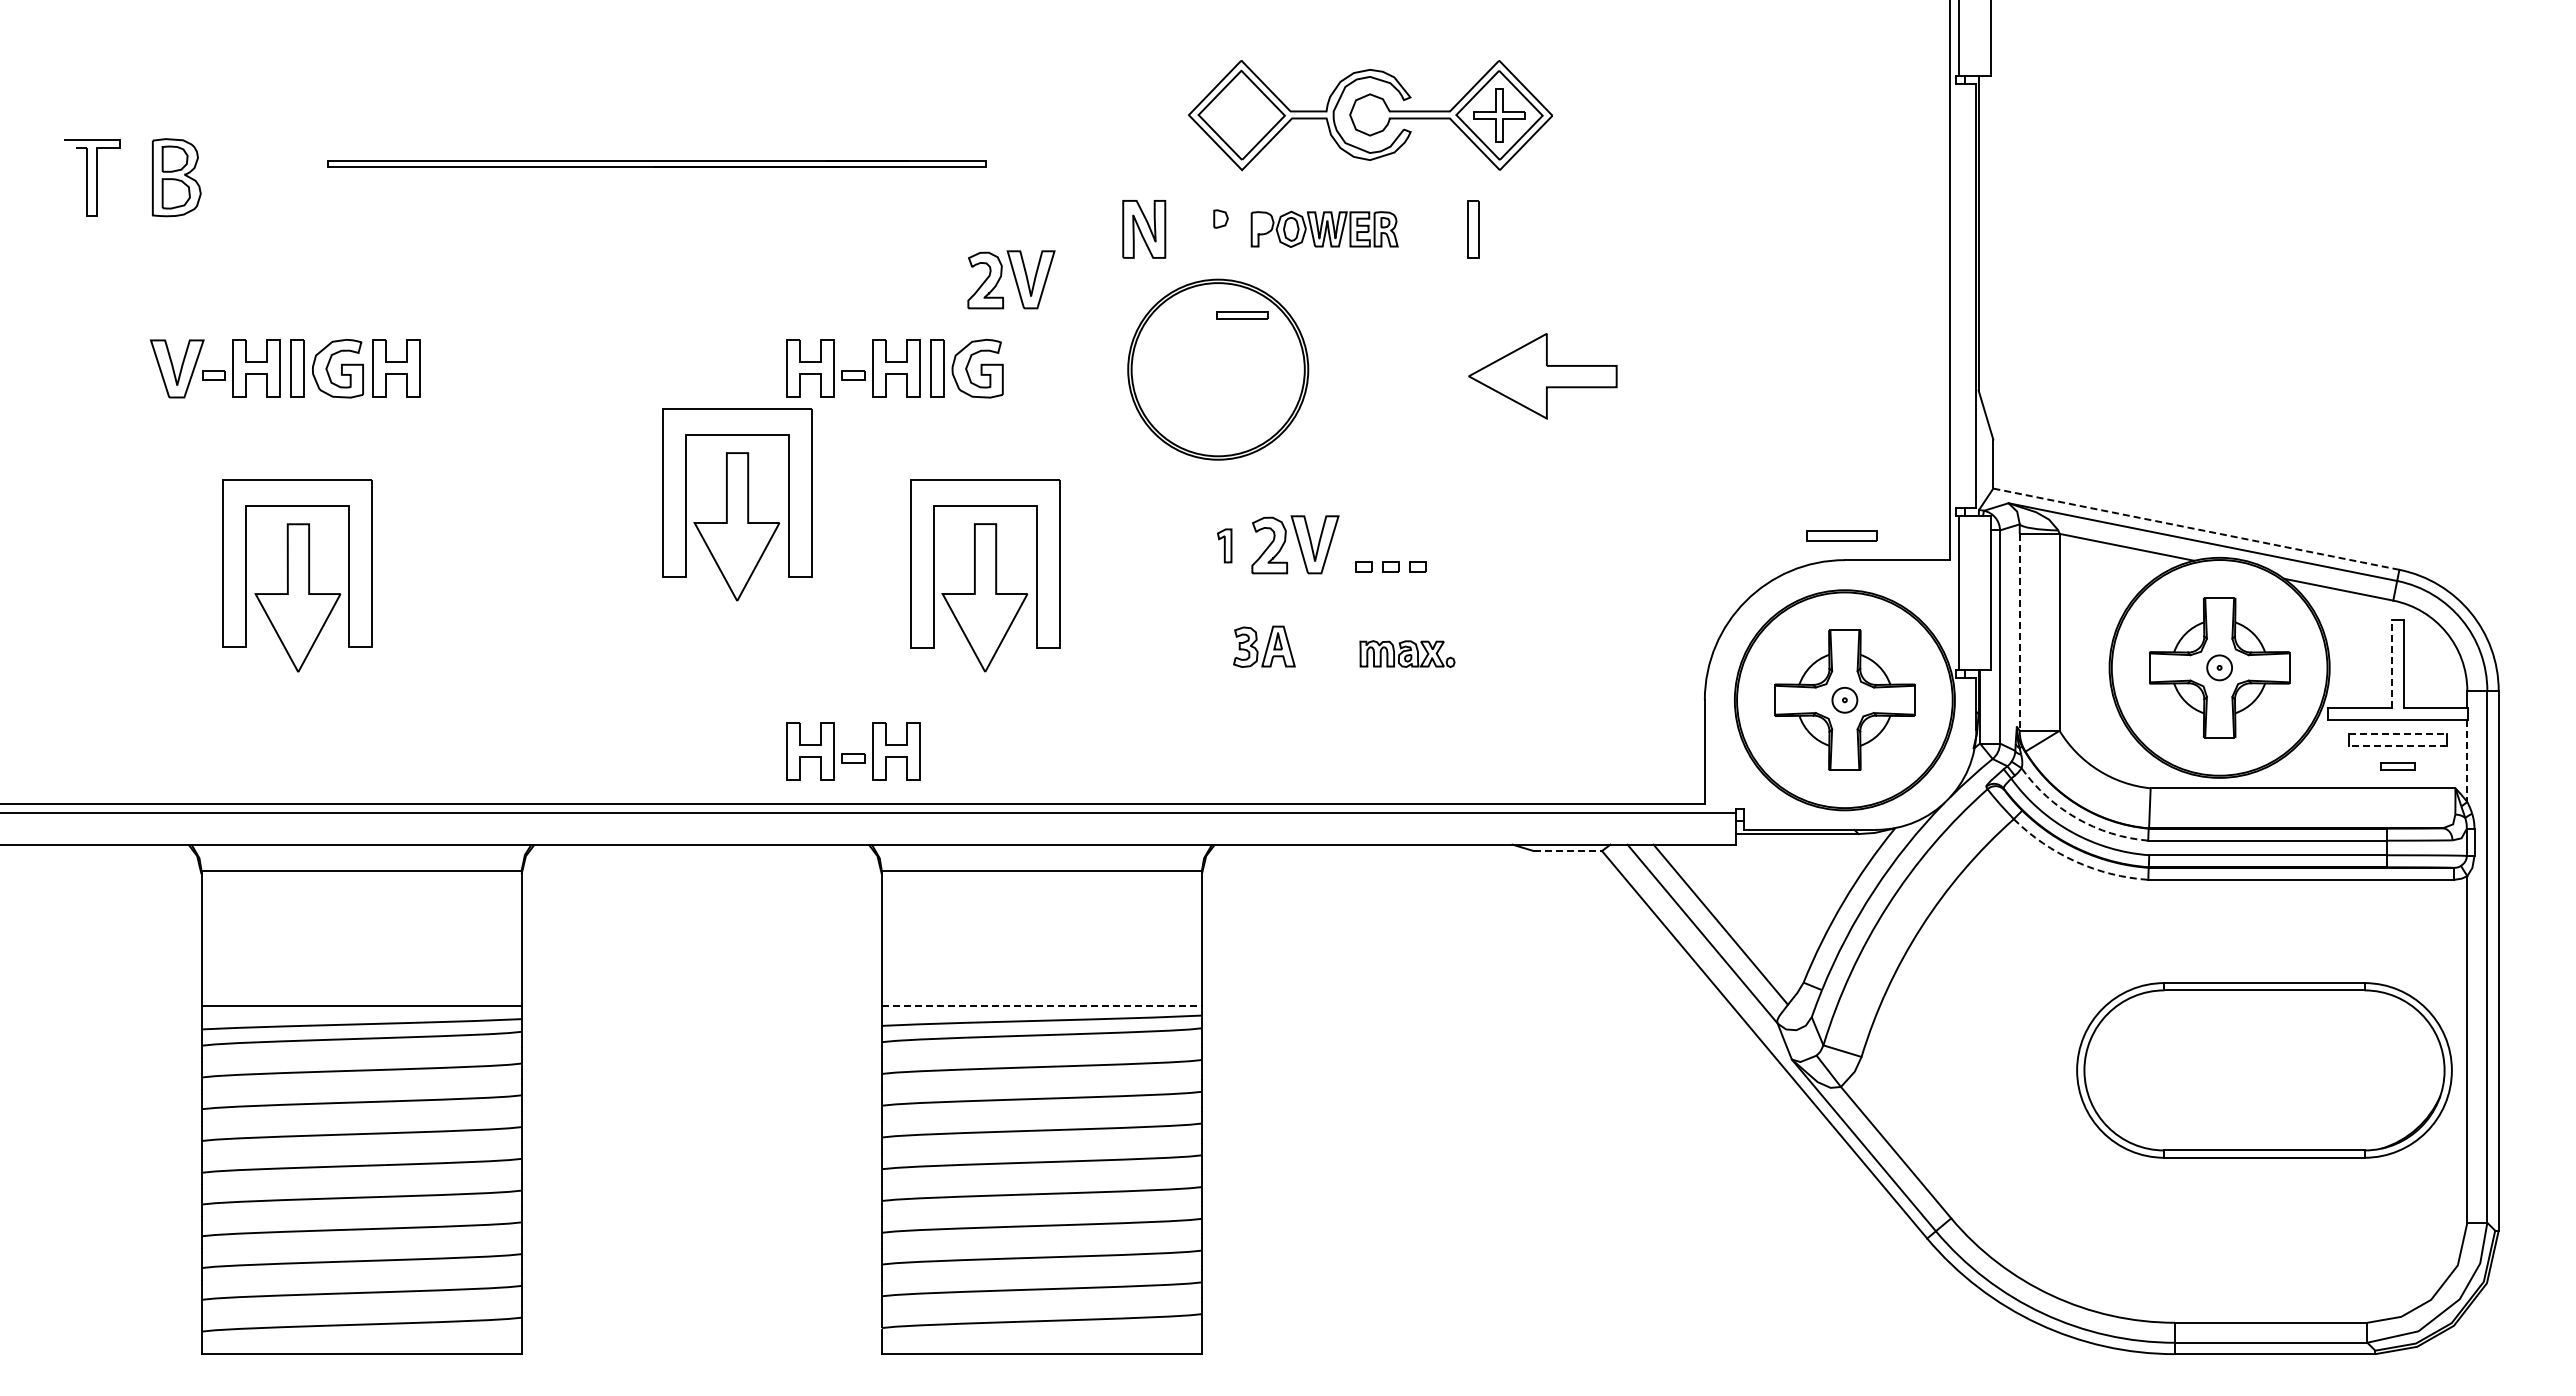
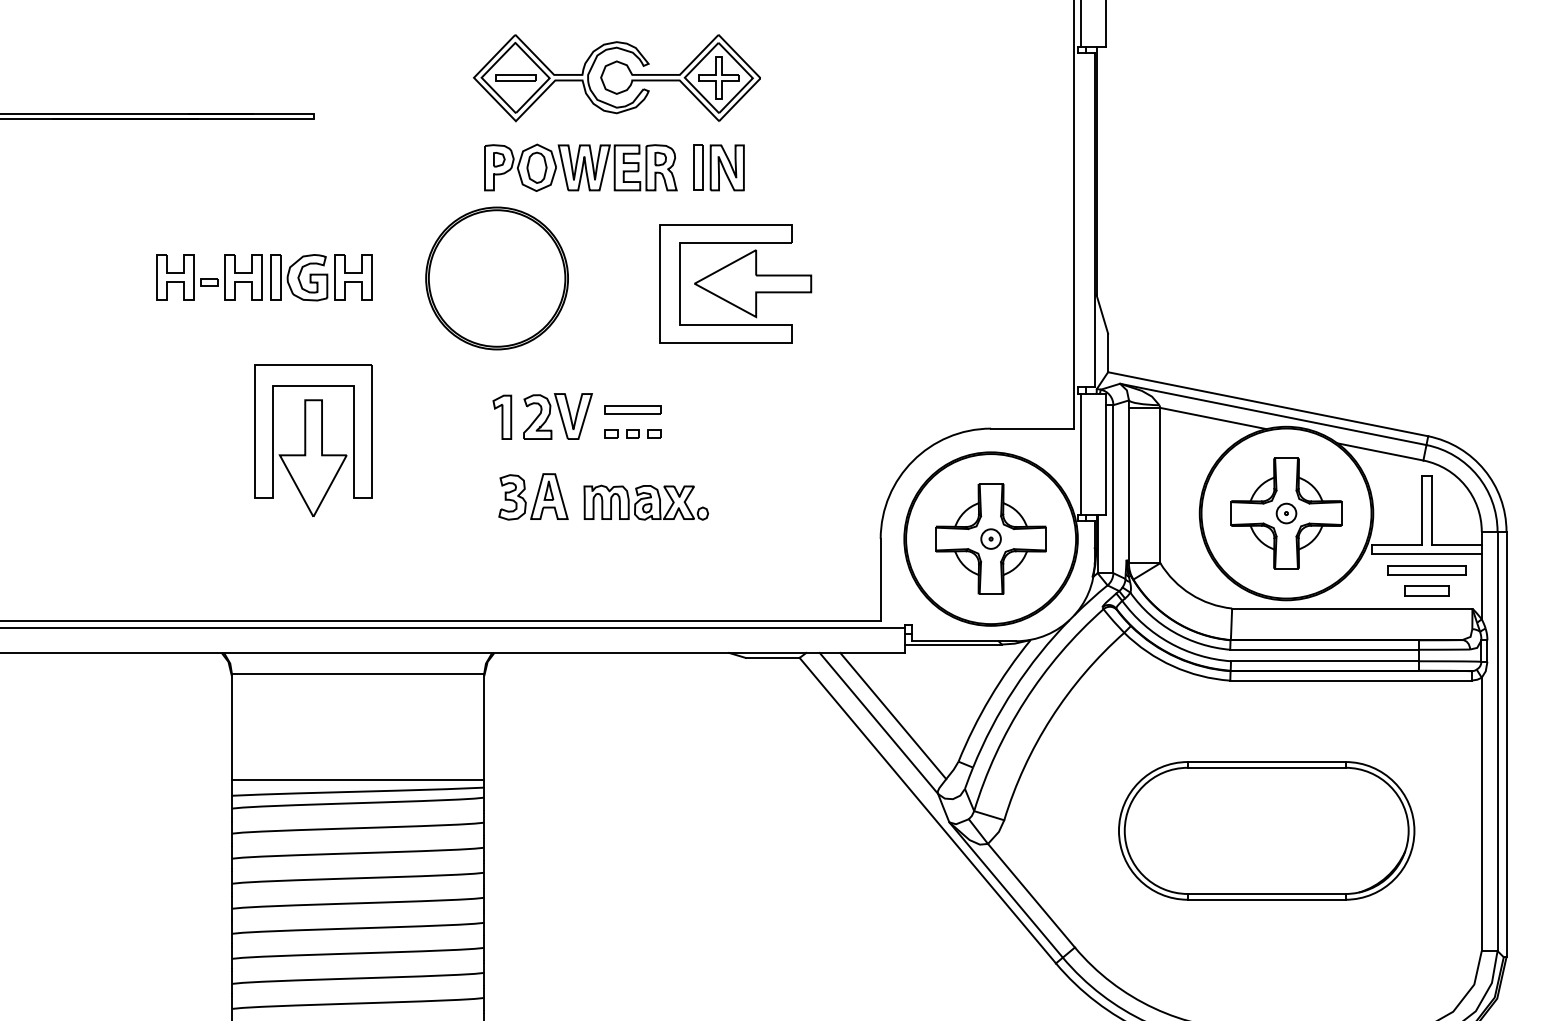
part: (1144, 229) -> (727, 167), moved
part: (1324, 229) -> (580, 167), size x1.67
part: (1011, 279) -> (334, 207), removed
part: (1242, 315) -> (516, 78), moved
part: (1508, 325) -> (725, 243), added
part: (1036, 368) -> (353, 277), added
part: (737, 504) -> (118, 384), removed
line: (2195, 529) -> (1267, 404), dashed -> solid
part: (1841, 535) -> (632, 409), moved
part: (1224, 545) -> (502, 417), size x1.67
line: (2019, 632) -> (1128, 485), dashed -> solid
part: (1264, 646) -> (533, 496), size x1.43
part: (1407, 653) -> (646, 502), size x1.67
line: (2391, 664) -> (1421, 510), dashed -> solid
line: (2398, 734) -> (1427, 566), dashed -> solid
line: (2397, 745) -> (1426, 574), dashed -> solid
part: (853, 751) -> (209, 579), removed
line: (2467, 761) -> (1481, 587), dashed -> solid
part: (2397, 765) -> (1426, 590), size x1.67
arc: (2076, 818) -> (1173, 632), dashed -> solid
line: (1568, 851) -> (773, 658), dashed -> solid
arc: (2075, 861) -> (1172, 666), dashed -> solid
line: (1042, 1006) -> (358, 780), dashed -> solid
part: (2264, 1070) -> (1266, 830), moved

